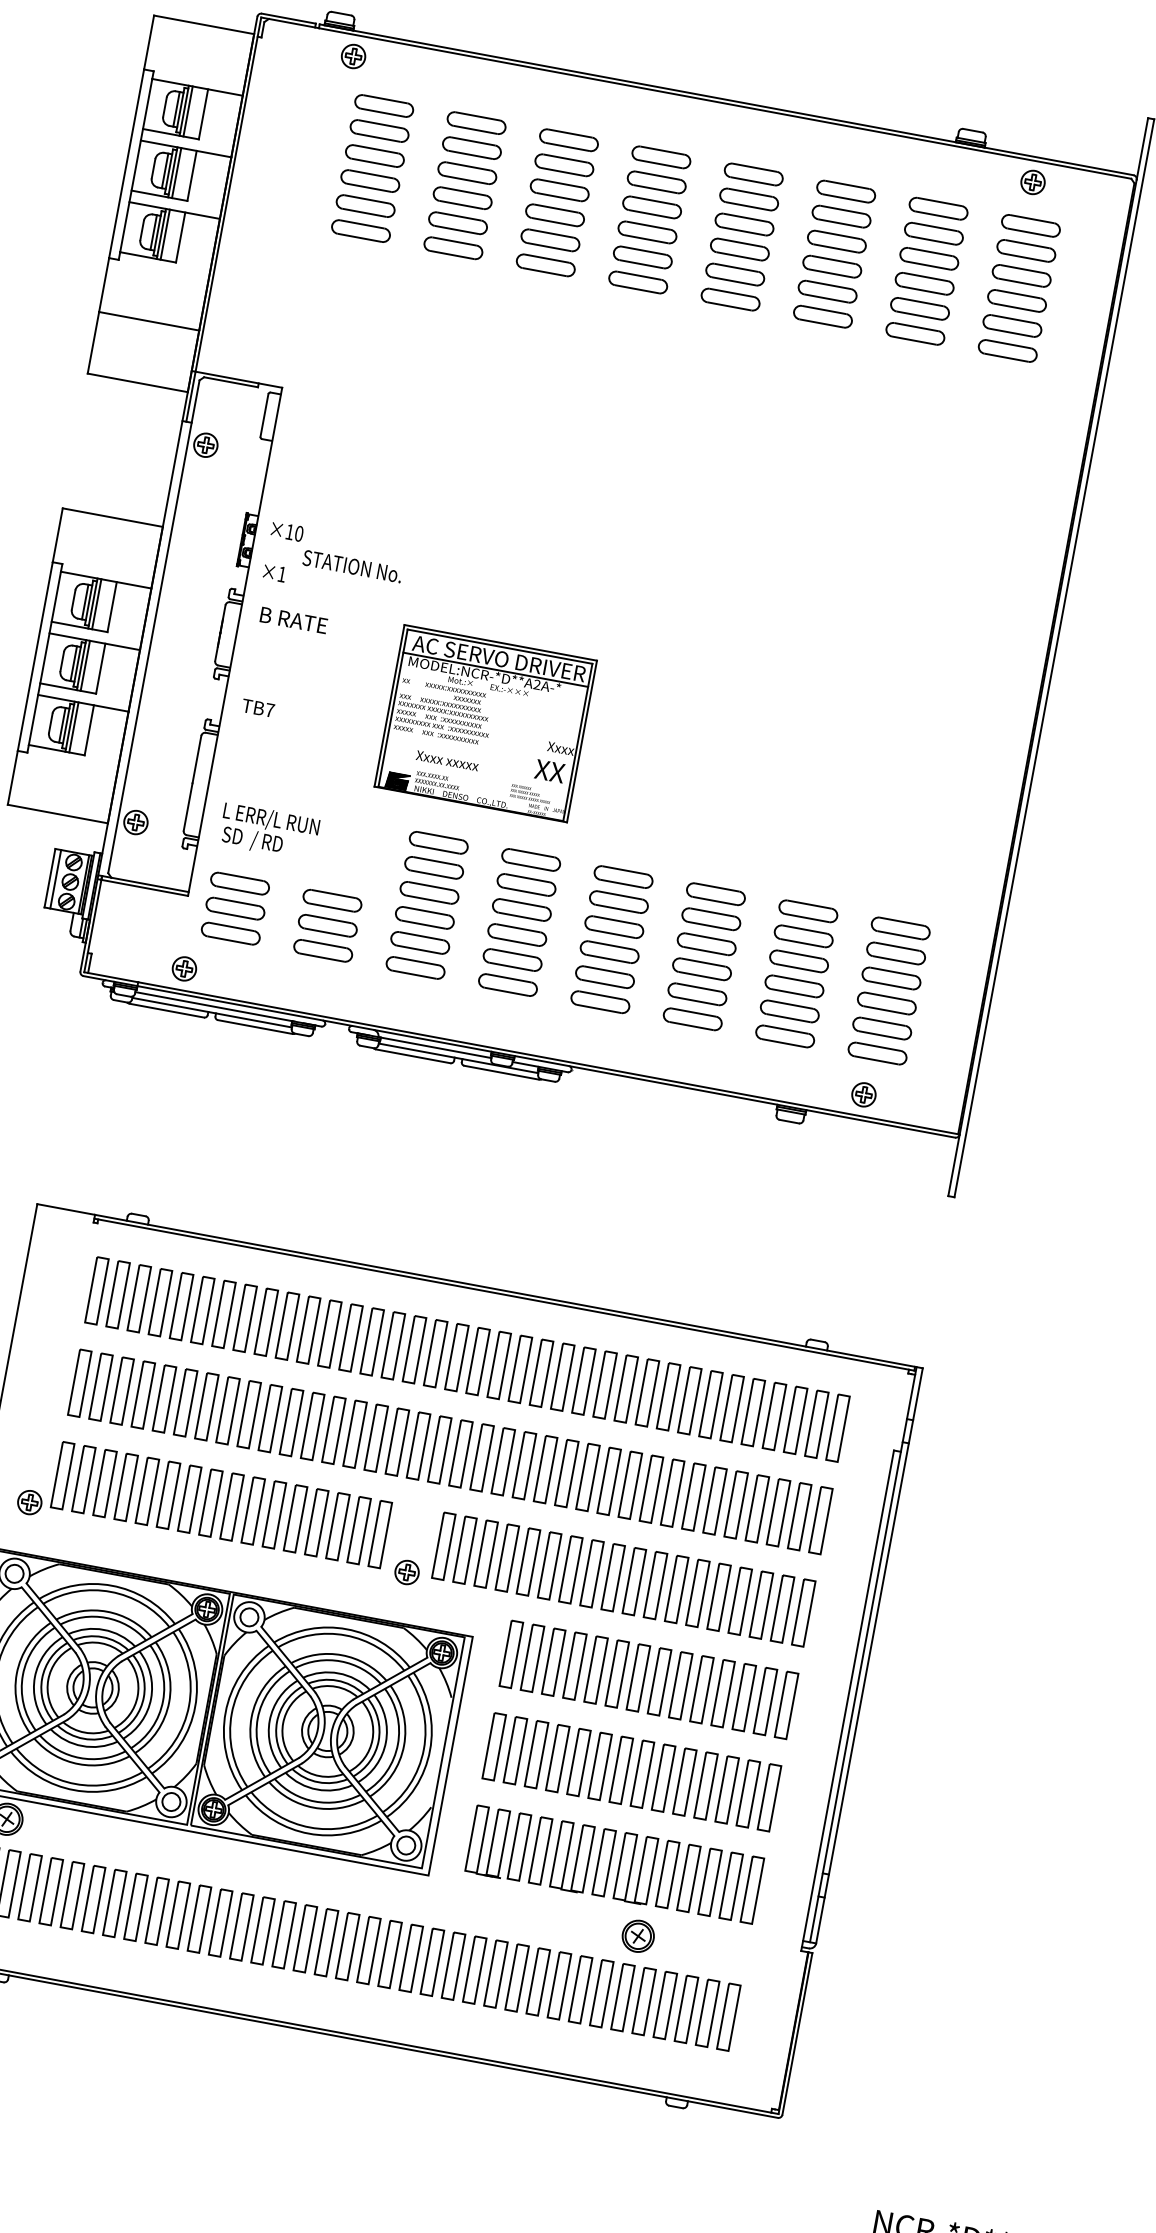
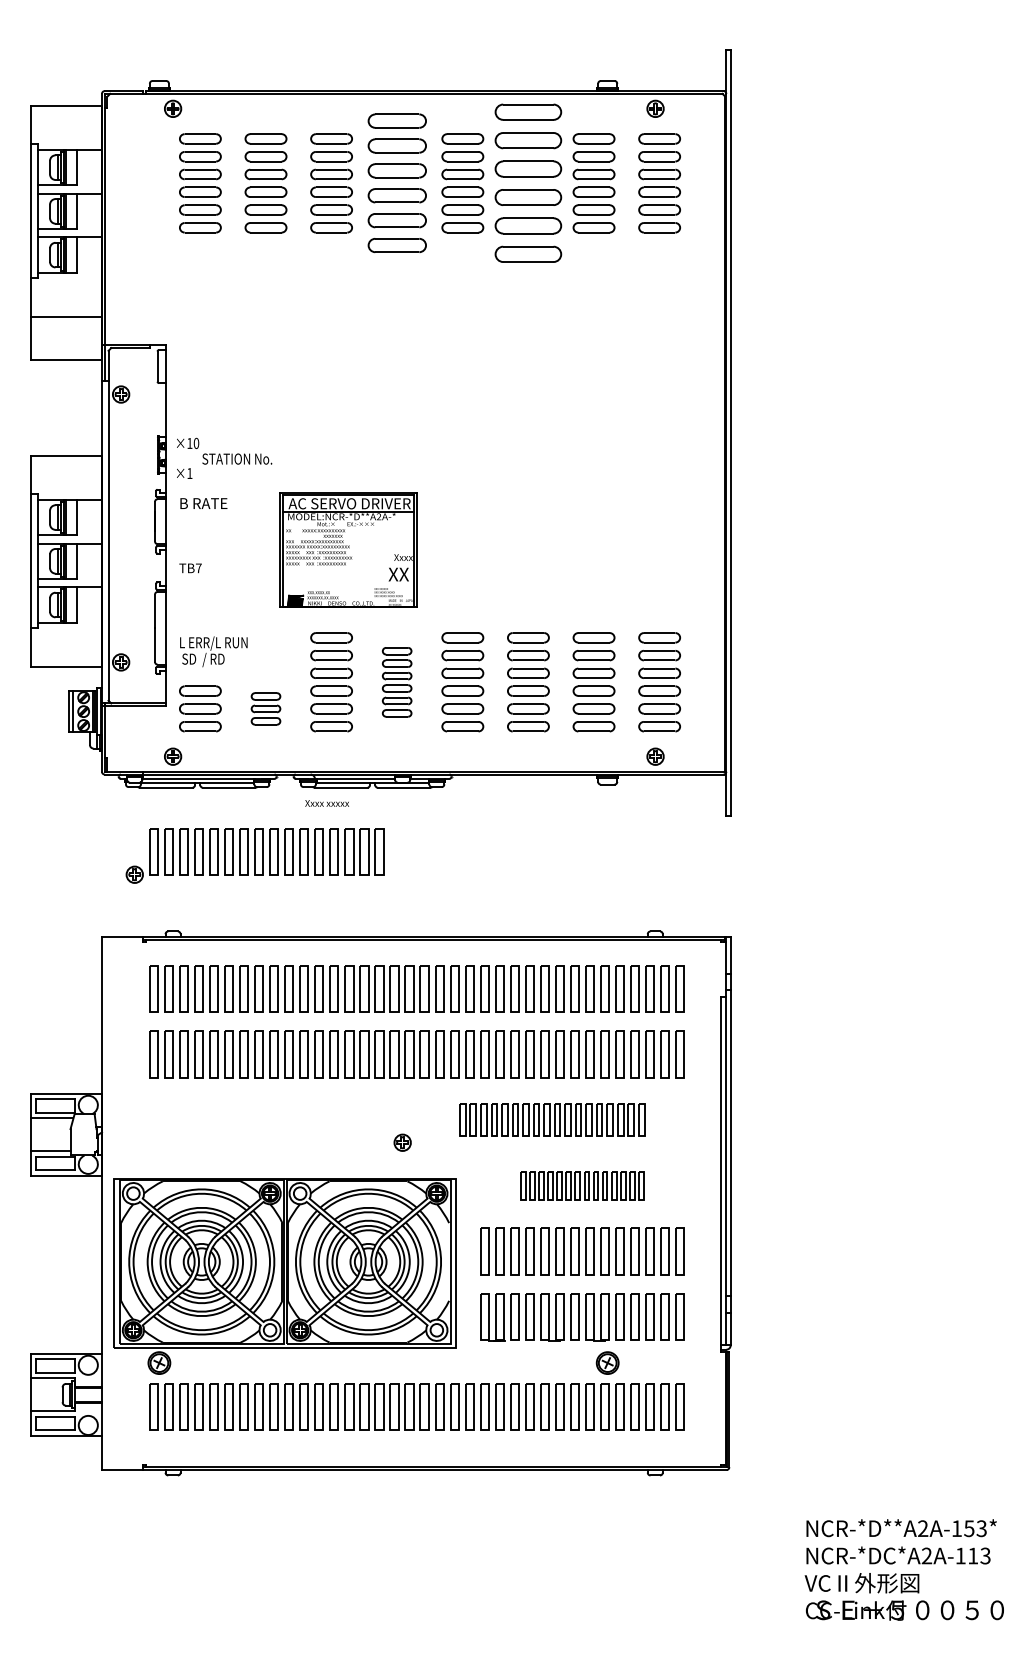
part: (648, 219) -> (396, 183), size x1.4
part: (834, 254) -> (528, 183), size x1.6
text: (446, 760) -> (326, 803), moved
part: (518, 922) -> (396, 682), size x0.7
part: (327, 925) -> (265, 708), size x0.7
part: (203, 1506) -> (254, 855), moved
part: (622, 1578) -> (551, 1119), size x0.7
part: (649, 1679) -> (582, 1185), size x0.6

